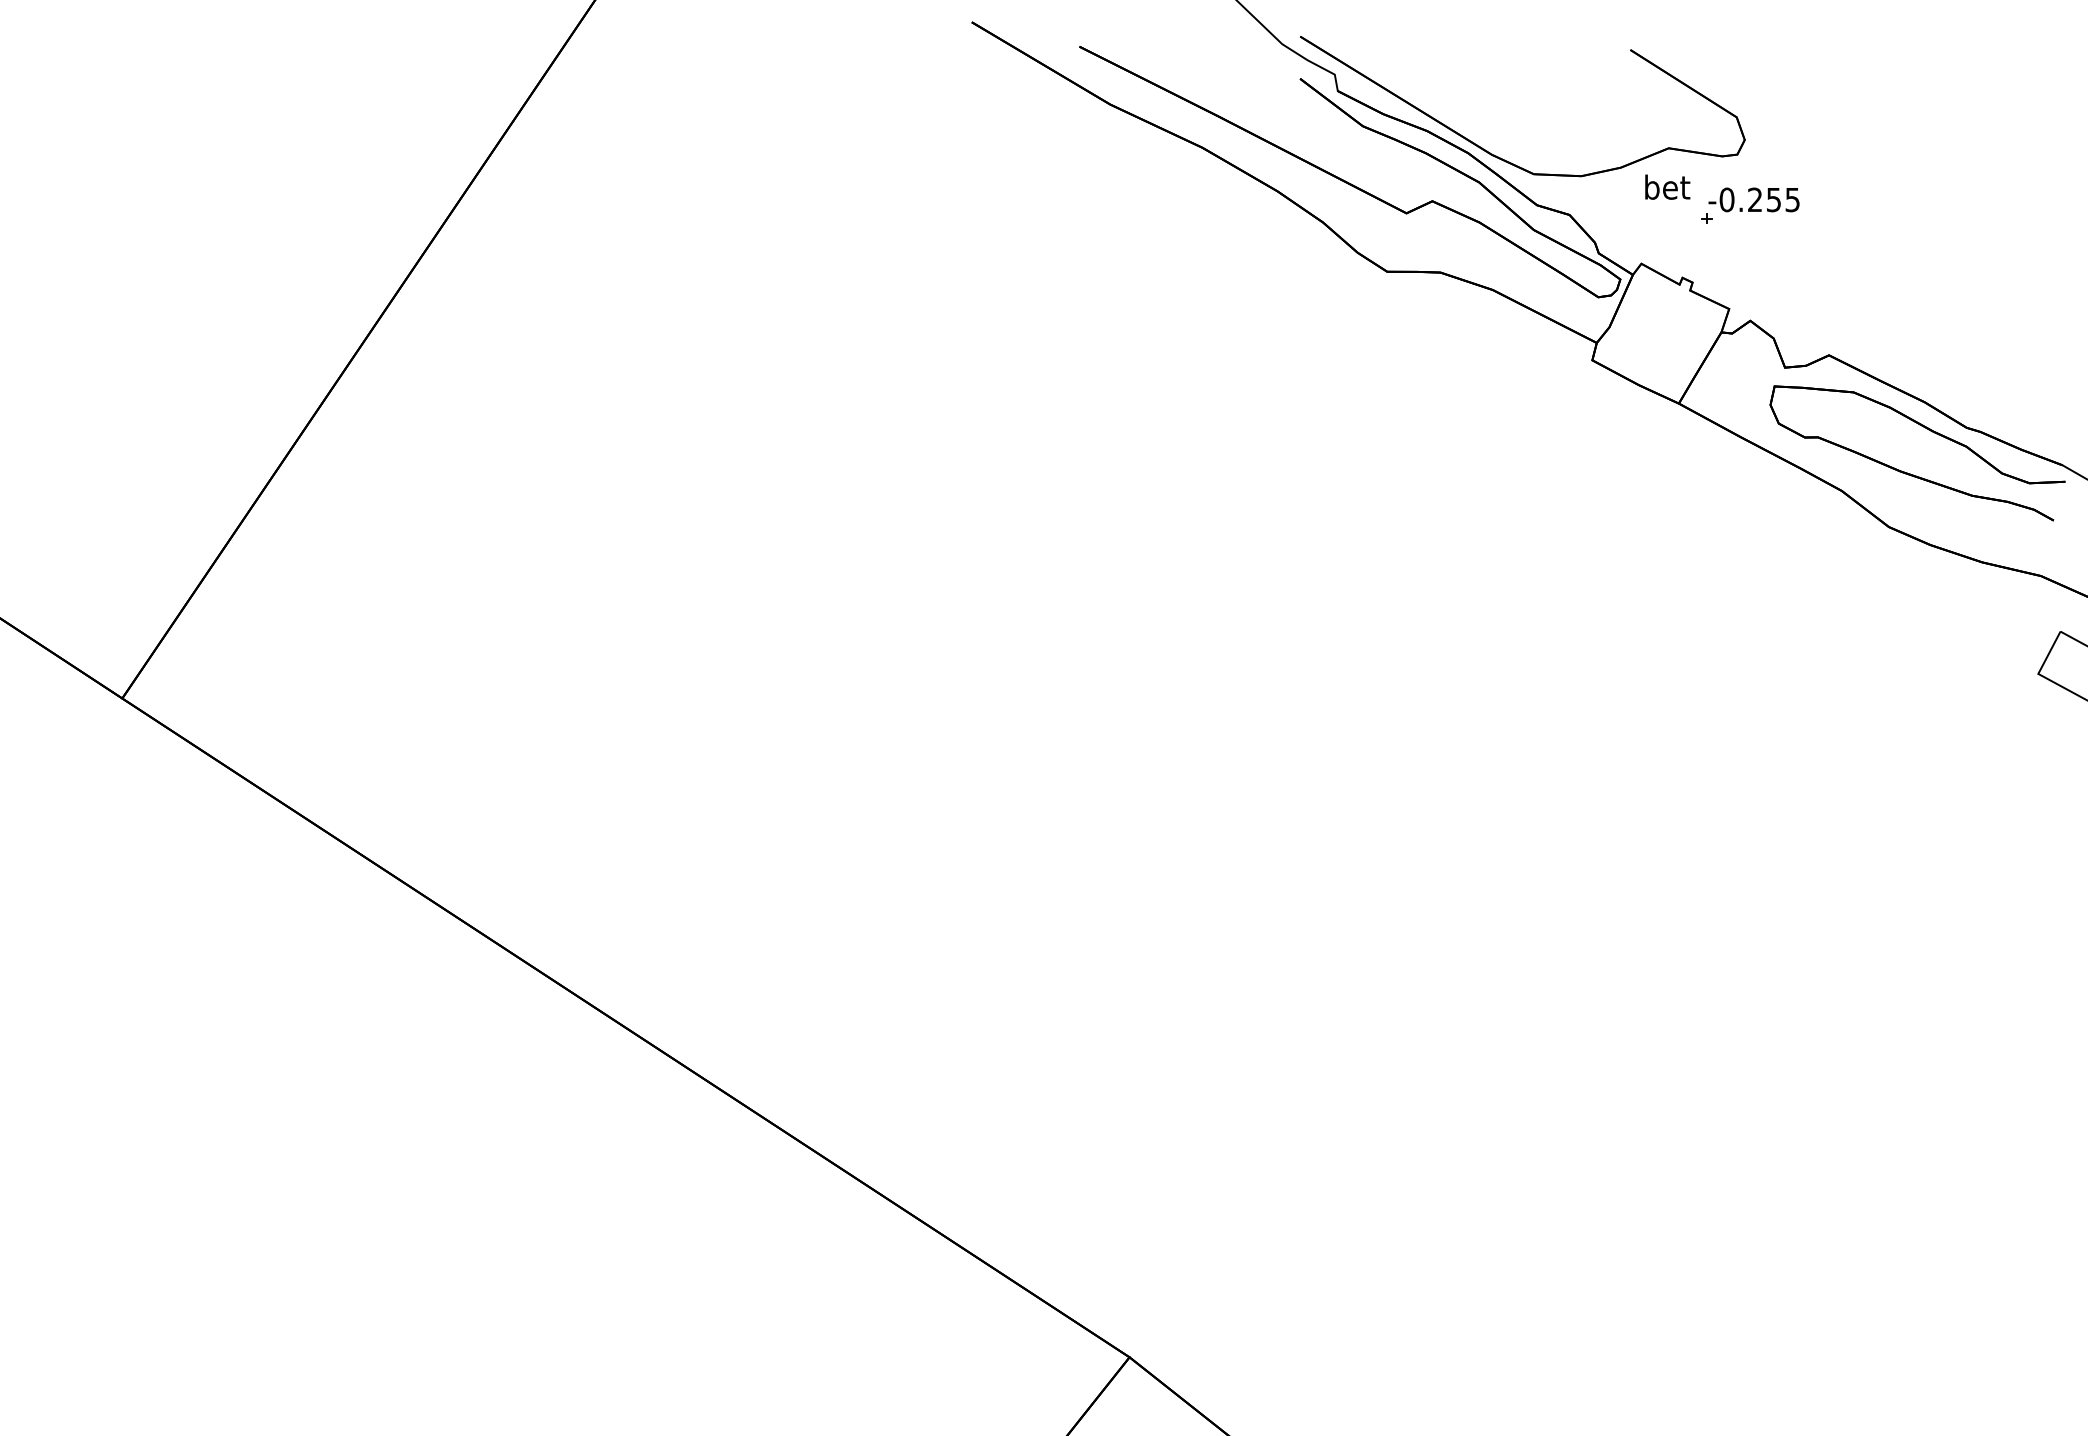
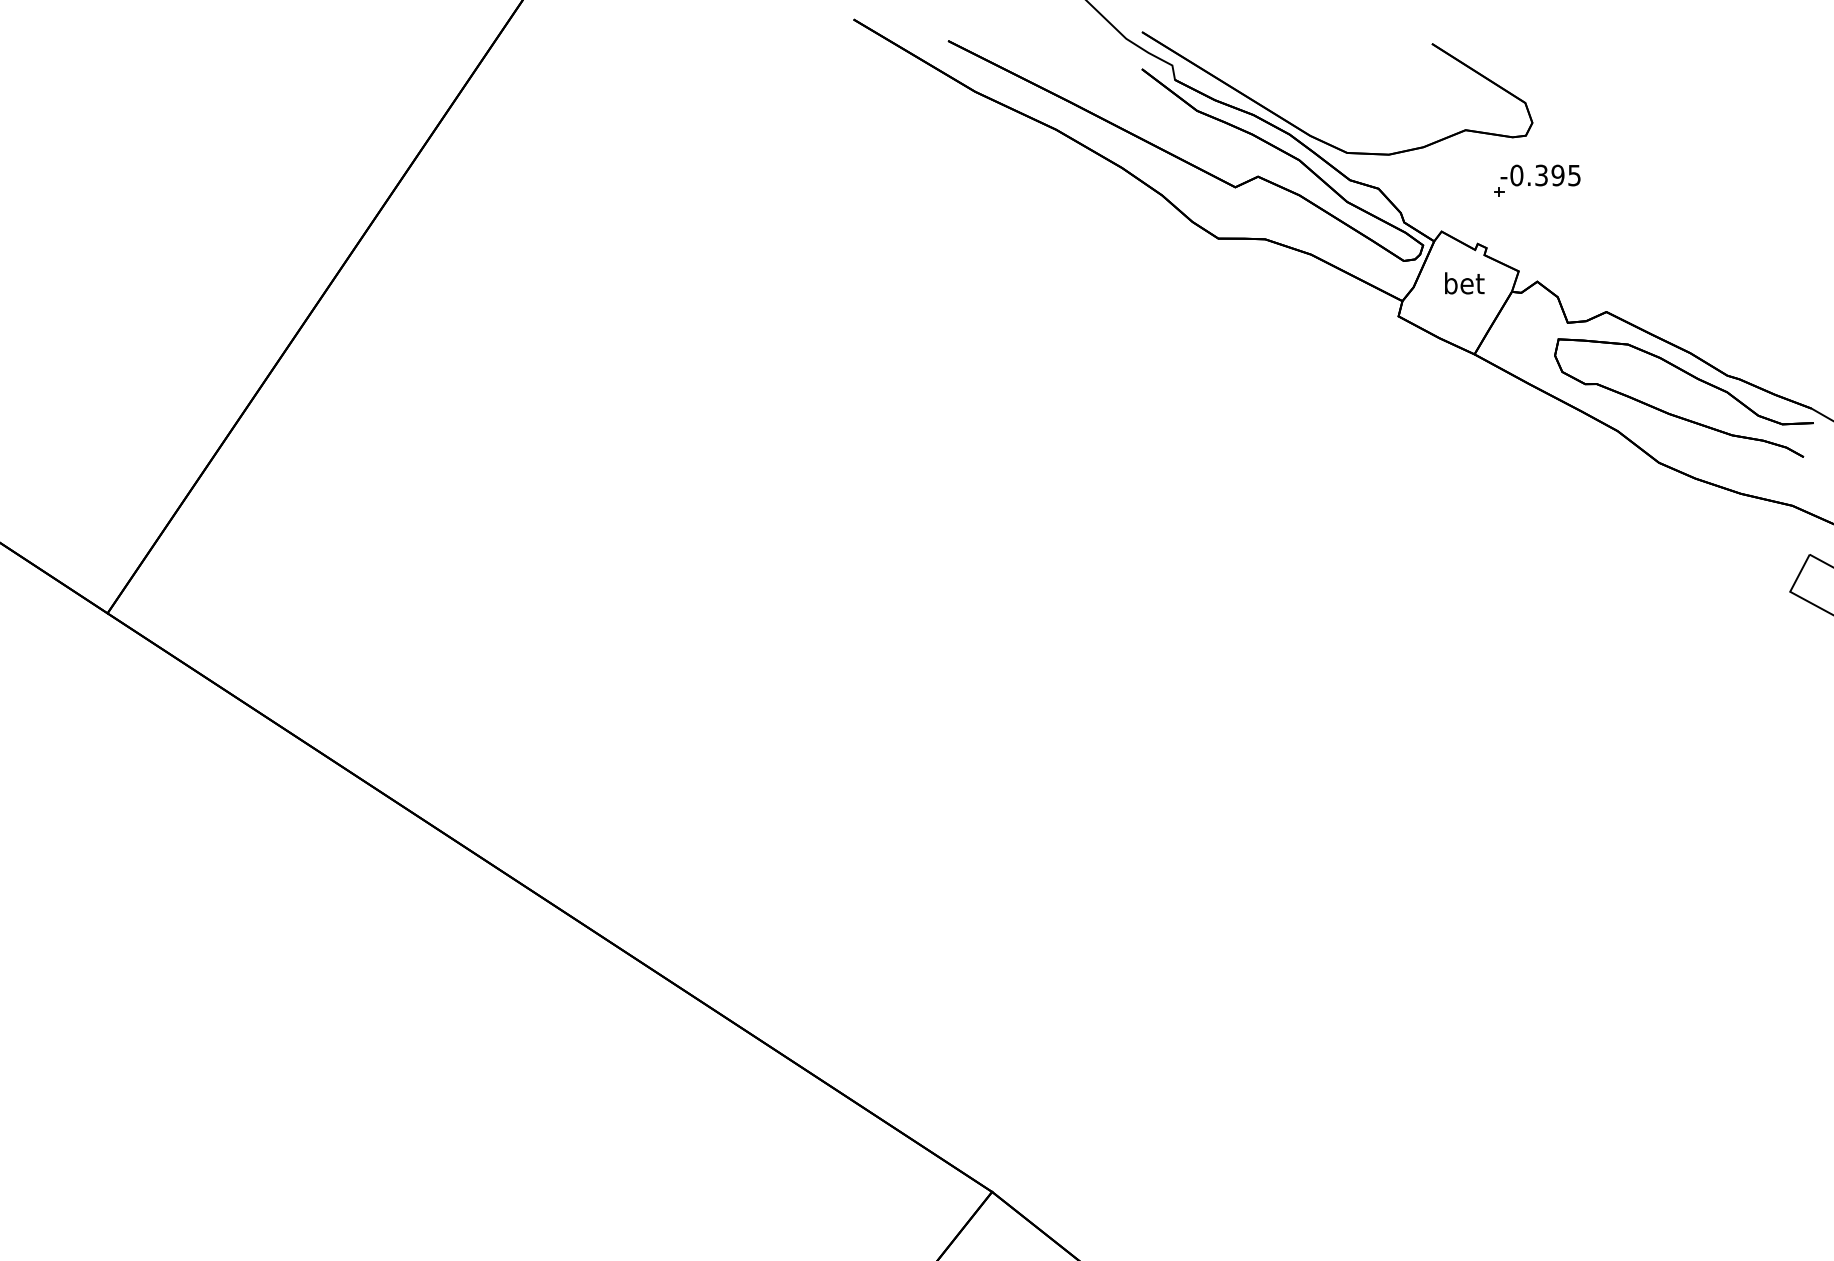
text: (1667, 187) -> (1464, 283), moved
text: (1764, 199) -> (1549, 175), -0.255 -> -0.395

